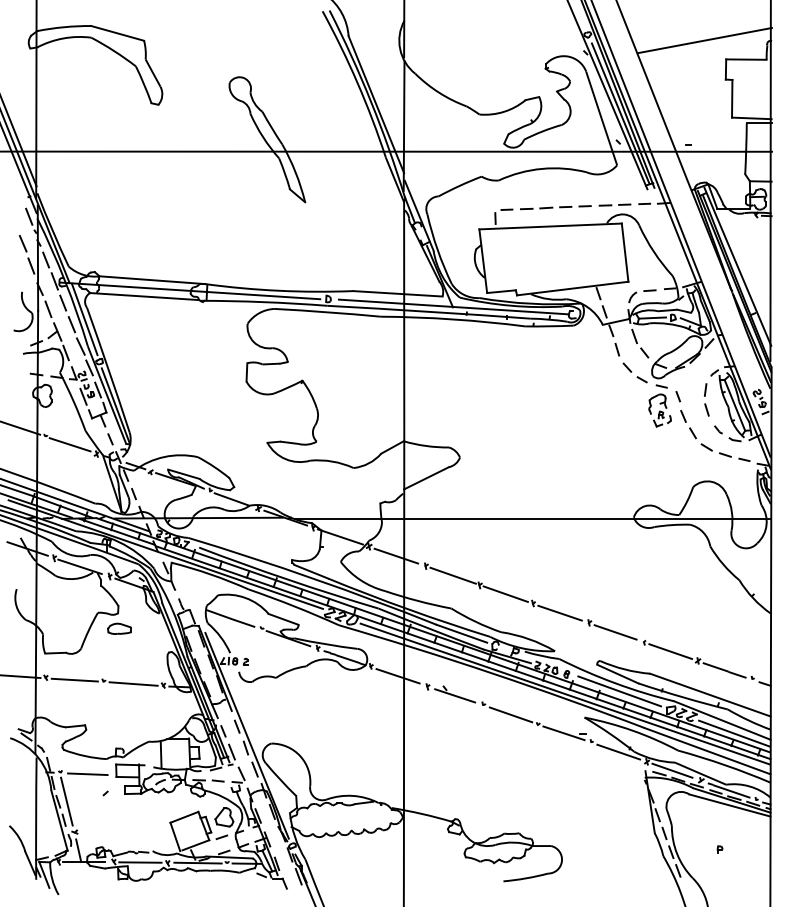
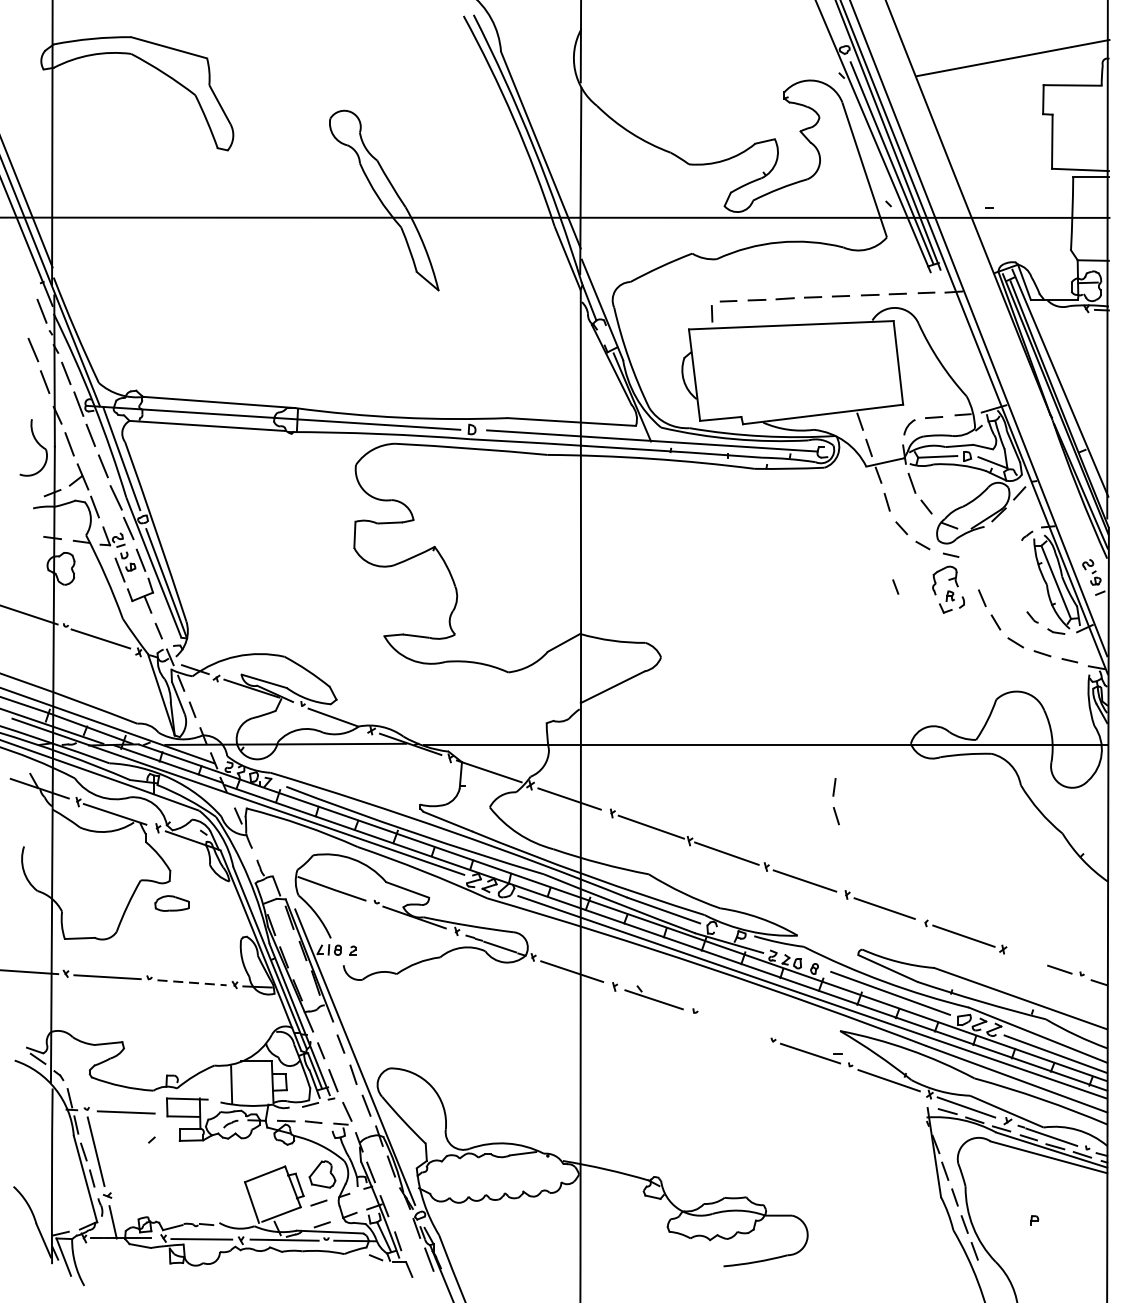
line: (677, 396) -> (894, 586), moved
part: (706, 399) -> (835, 800), moved
line: (715, 667) -> (1028, 959), removed
line: (134, 684) -> (193, 983), solid -> dashed
line: (510, 714) -> (733, 1026), removed

